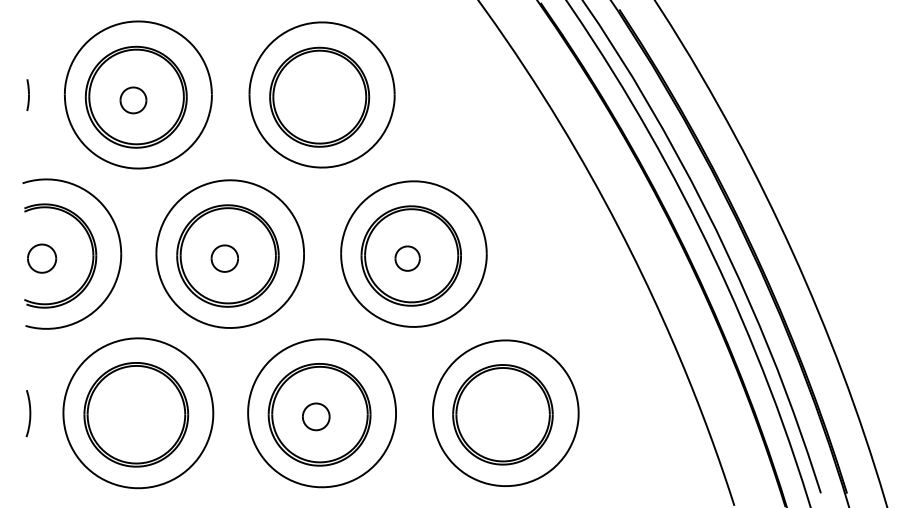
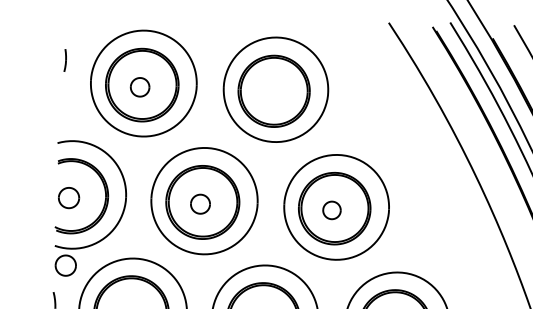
line: (28, 94) -> (65, 60), moved
part: (42, 352) -> (66, 265), added

